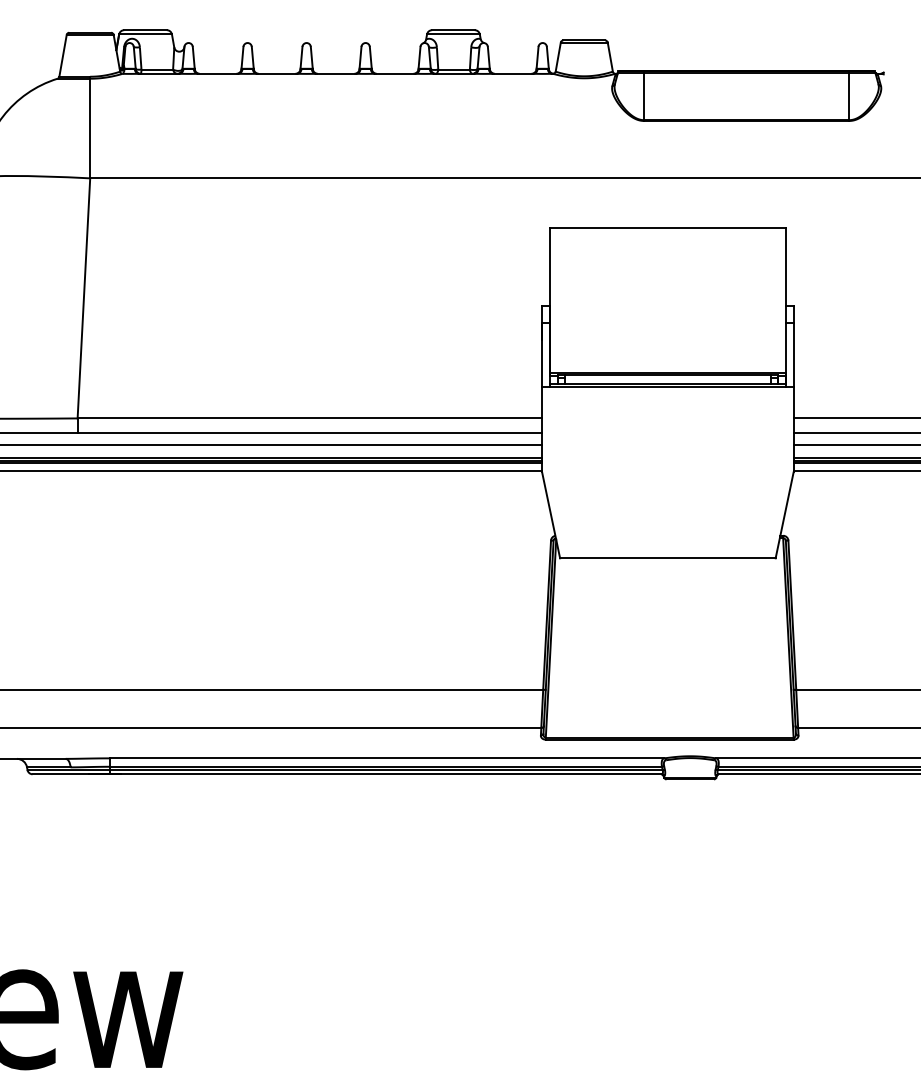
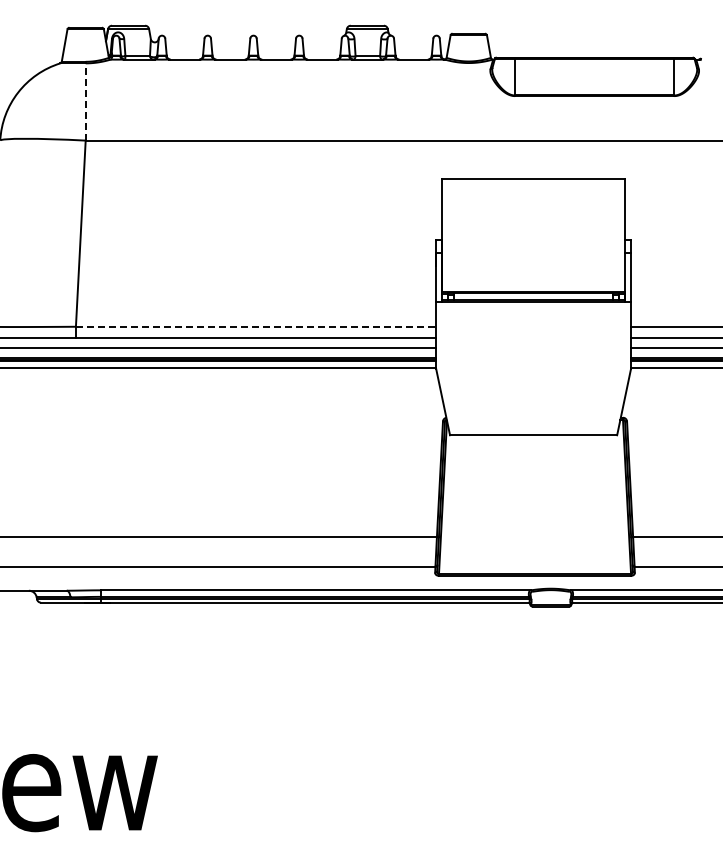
line: (89, 129) -> (85, 102), solid -> dashed
line: (310, 418) -> (256, 326), solid -> dashed

